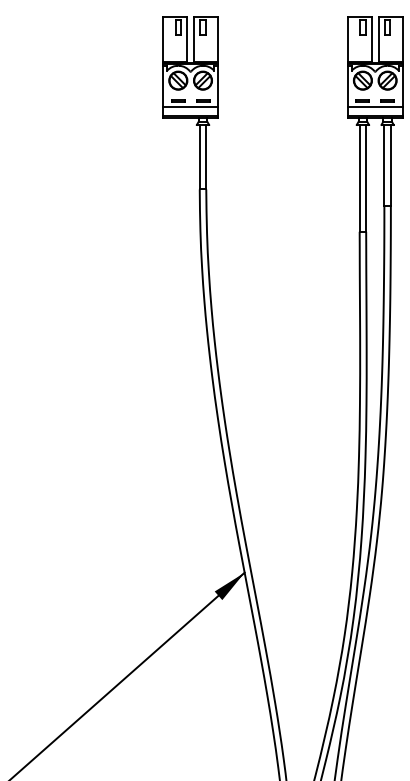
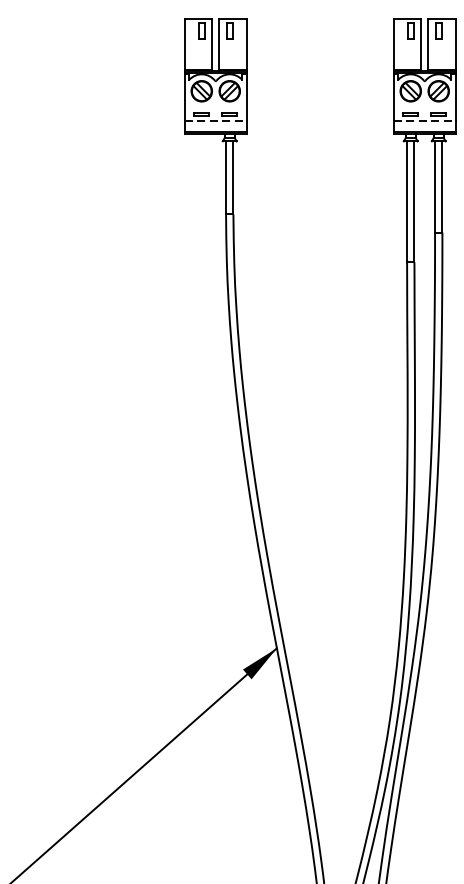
line: (191, 107) -> (216, 121), solid -> dashed
line: (375, 107) -> (425, 121), solid -> dashed

